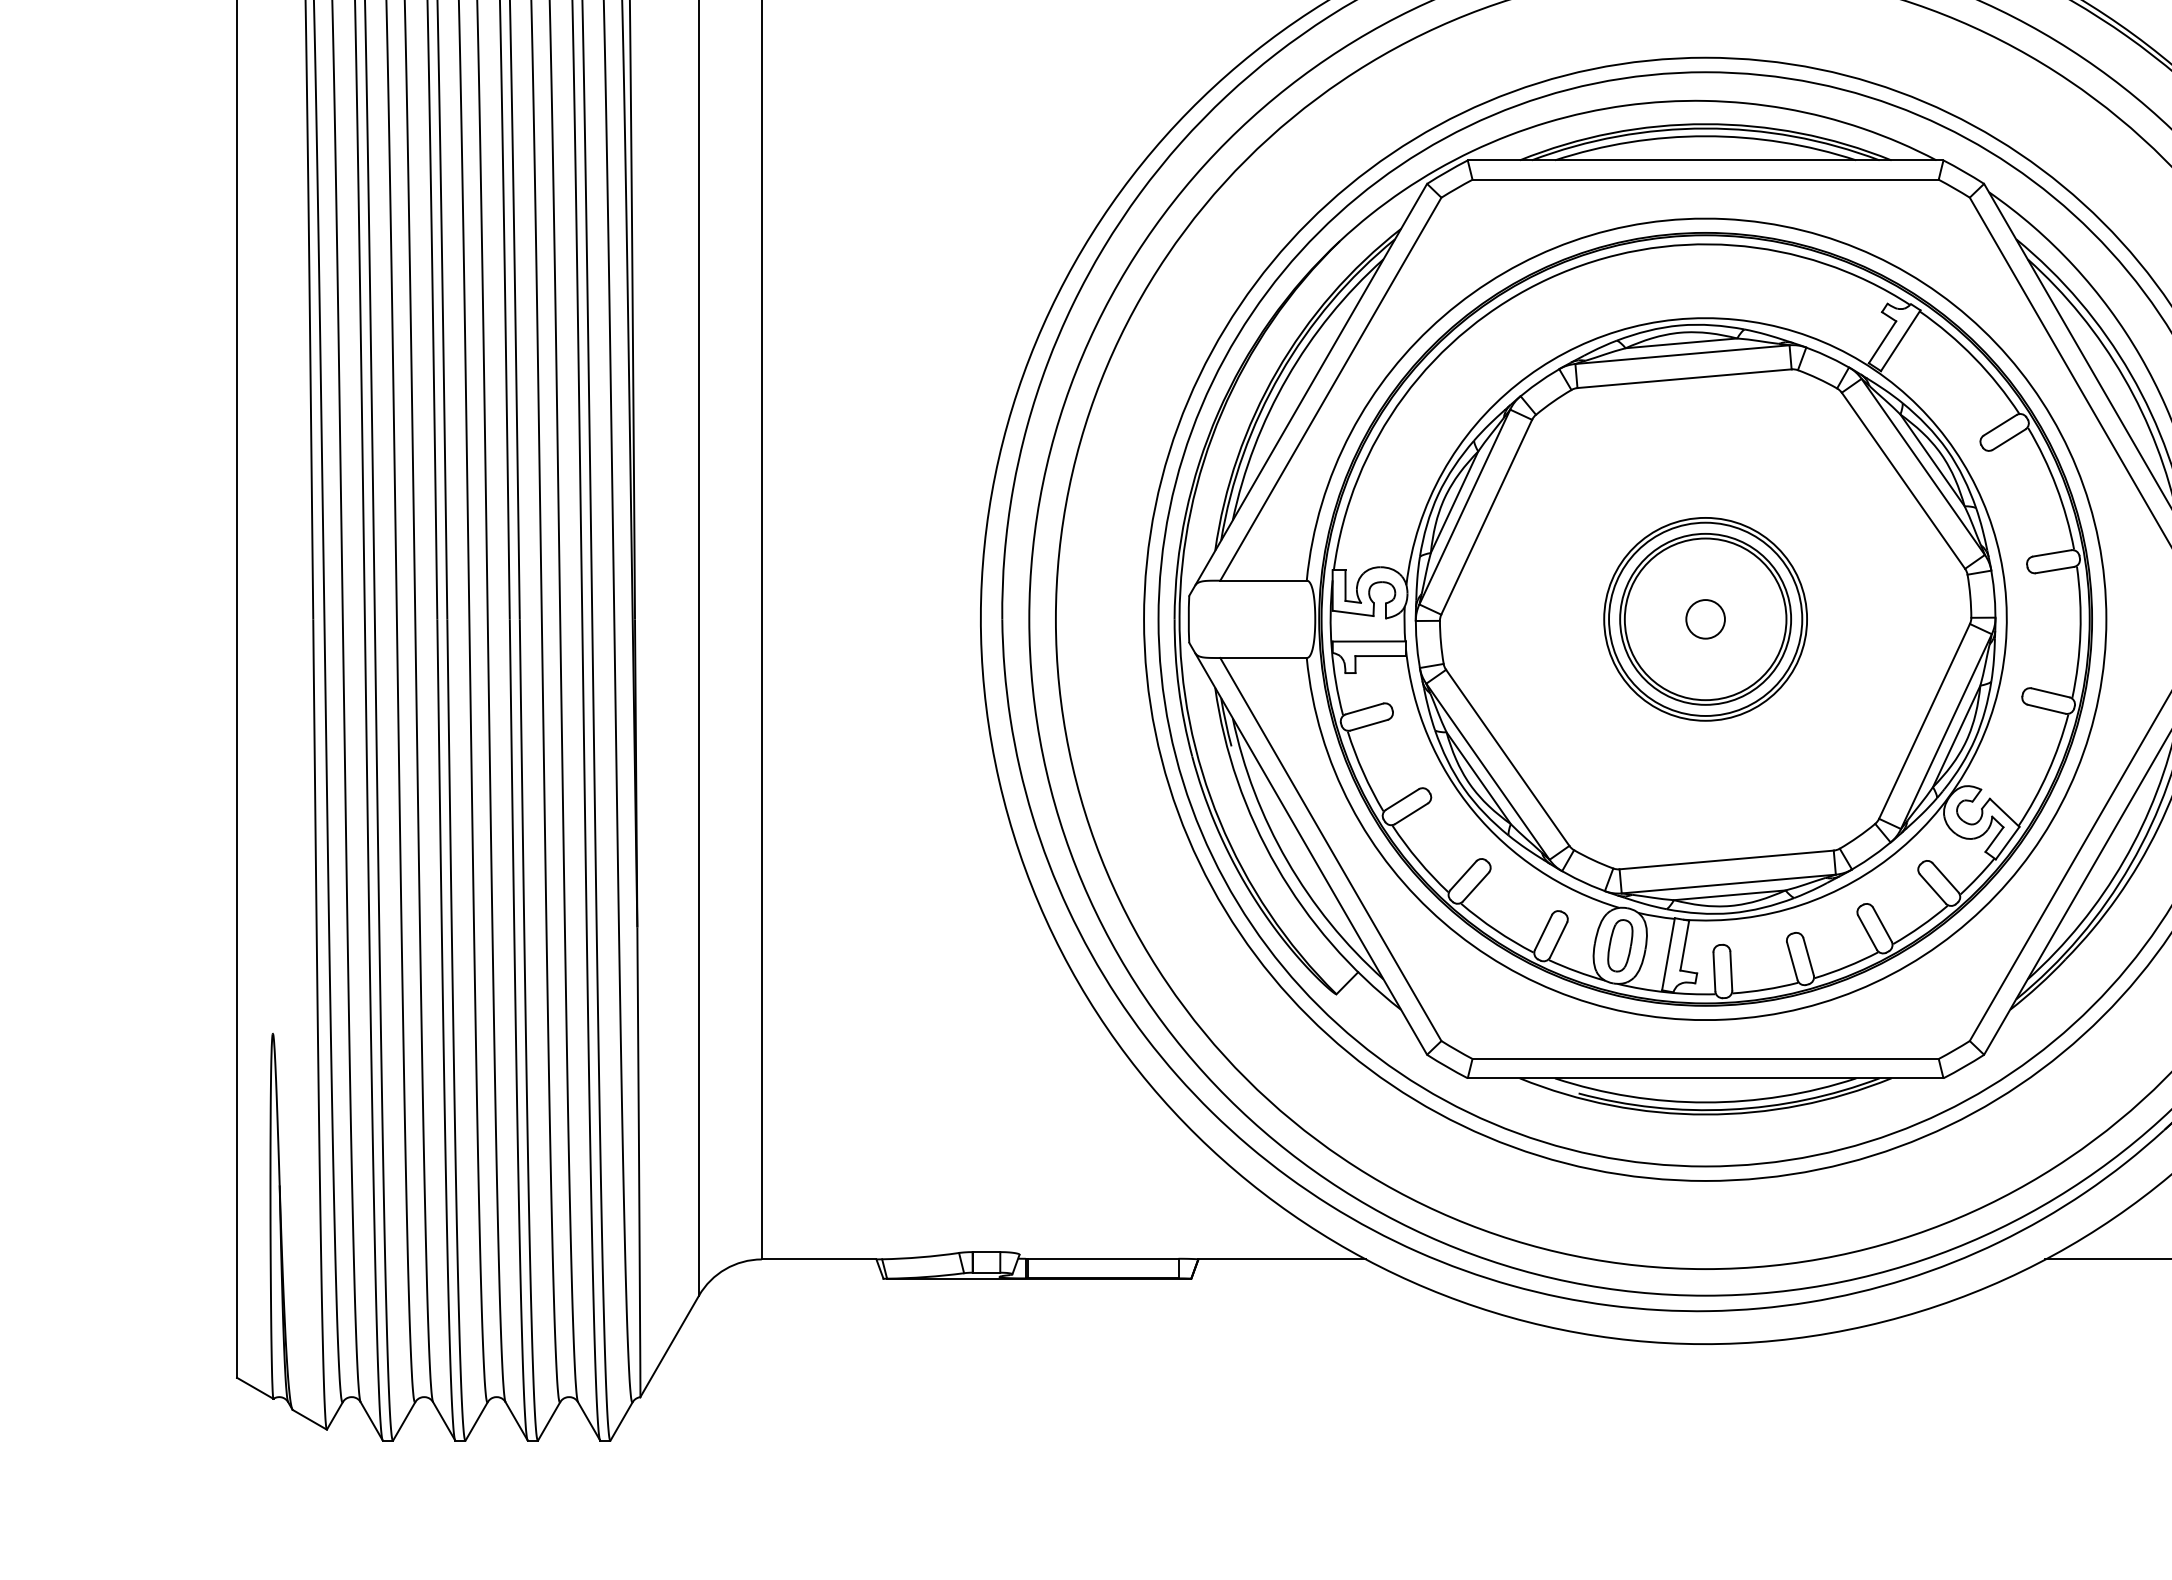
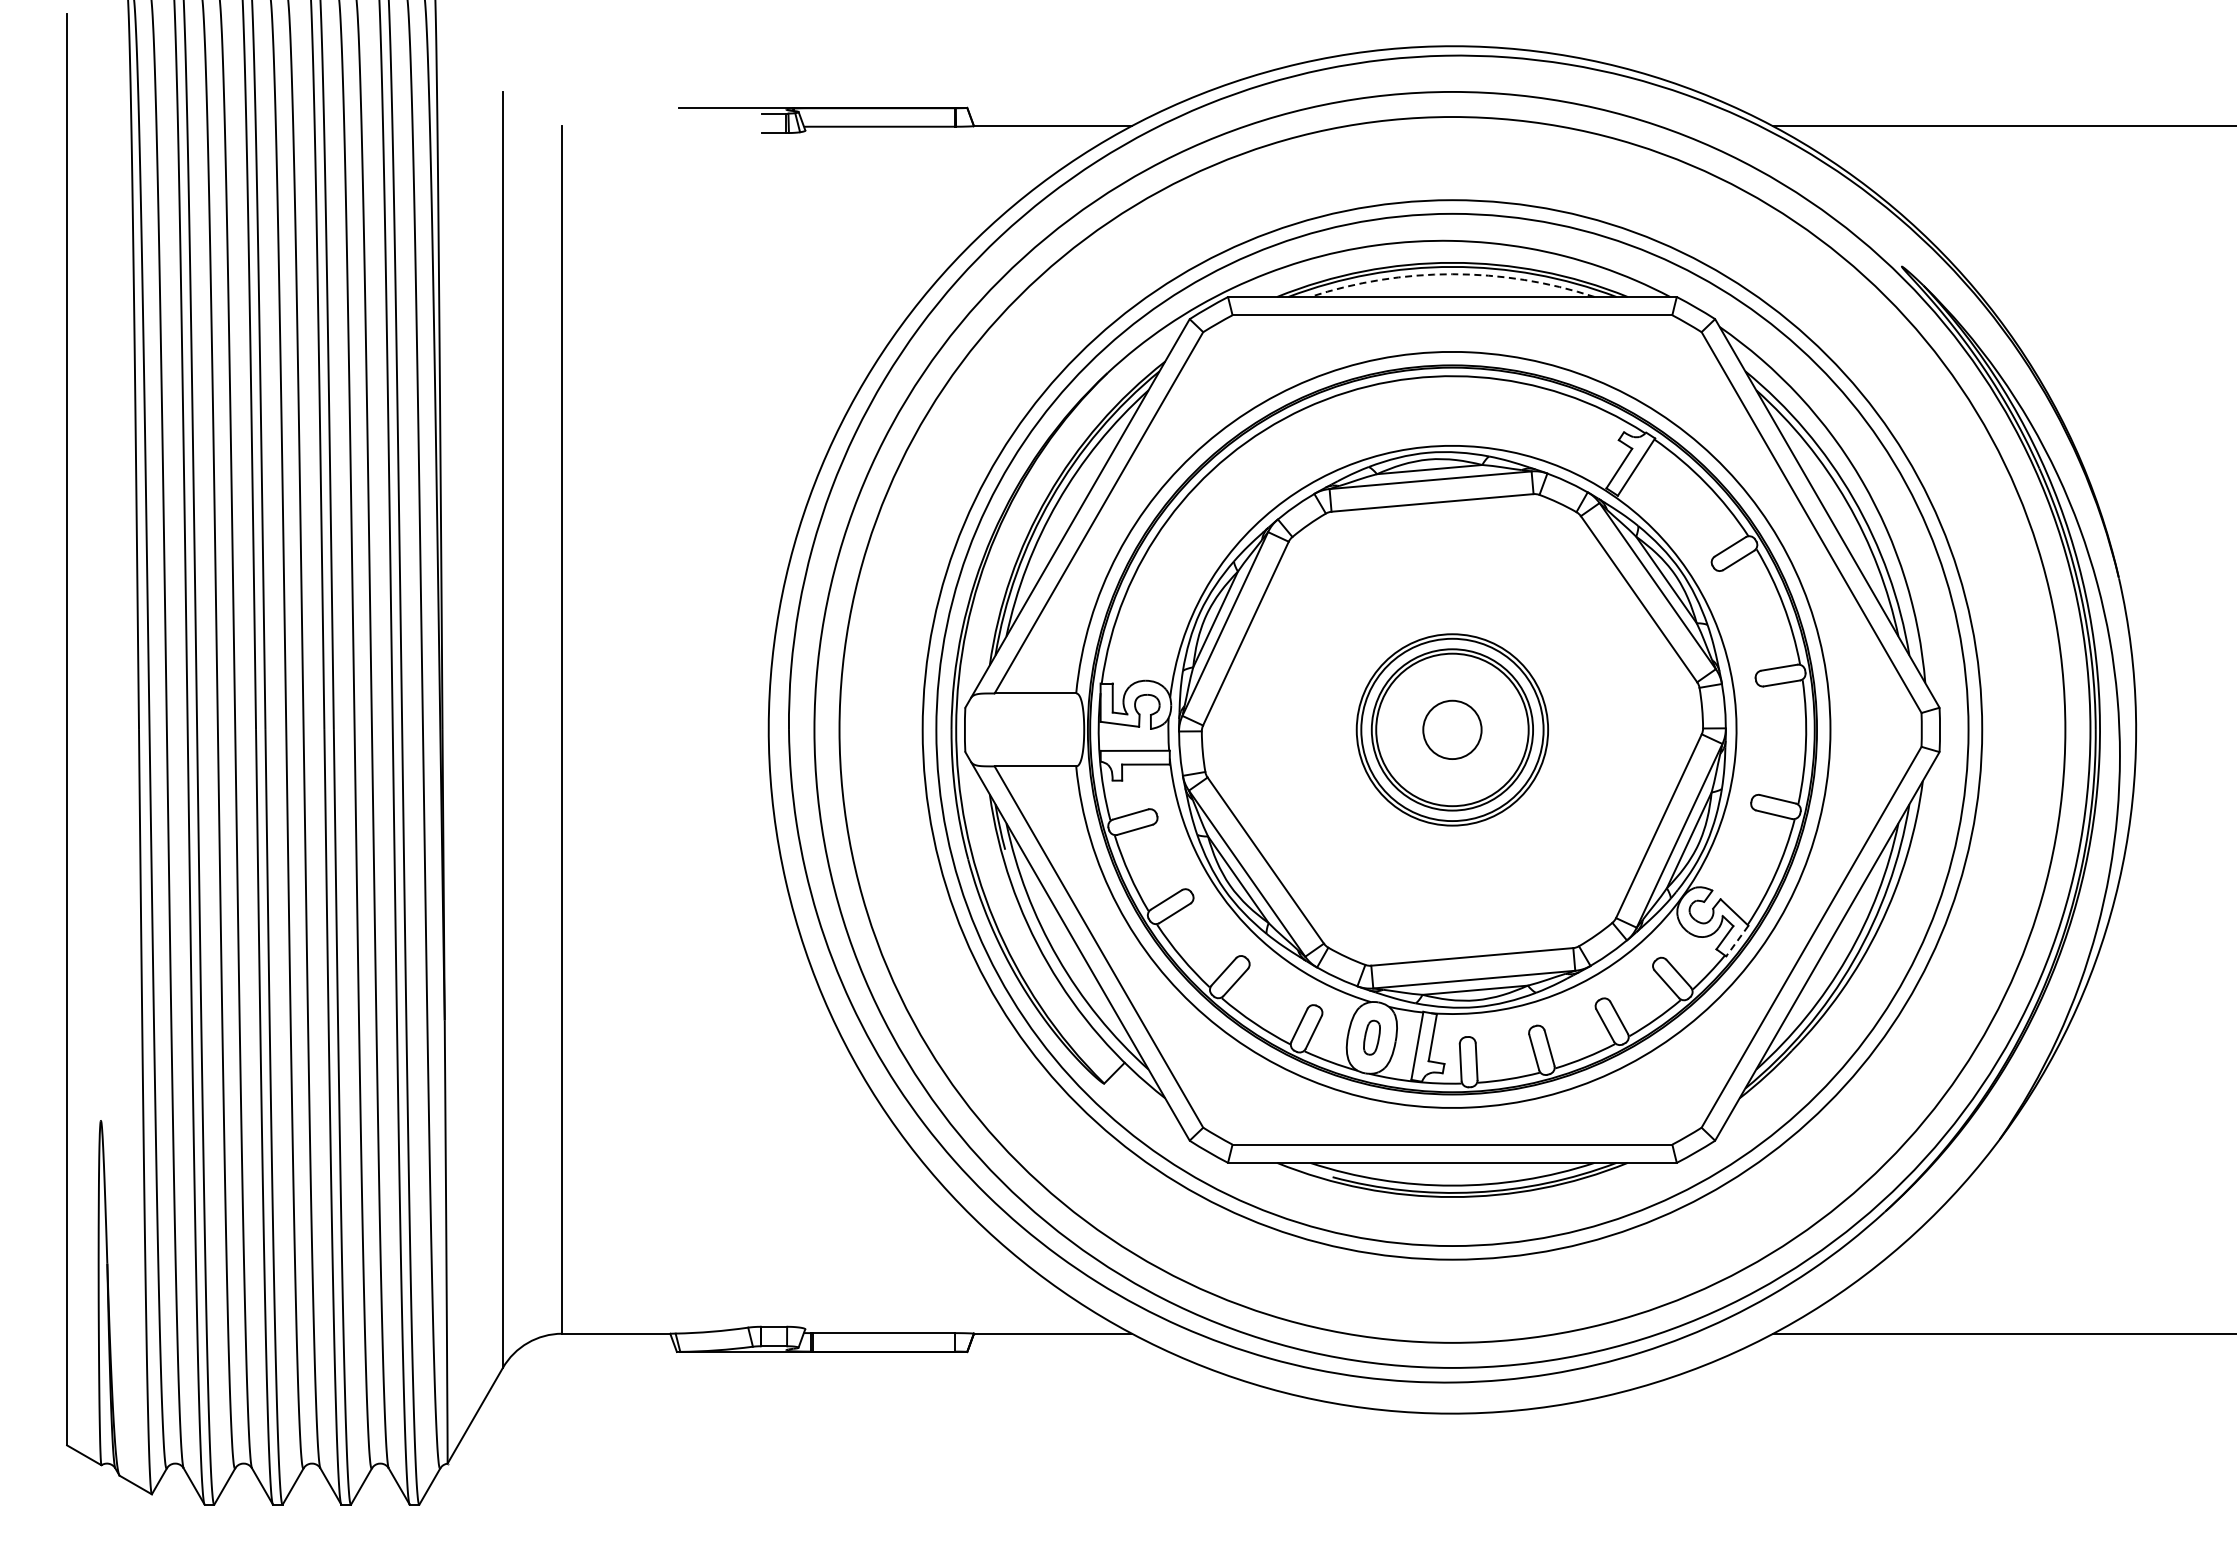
arc: (1705, 136) -> (1452, 274), solid -> dashed
circle: (1705, 618) -> (1452, 729), size x1.6
line: (2007, 843) -> (1737, 941), solid -> dashed
part: (1619, 945) -> (1371, 1037), size x0.7

